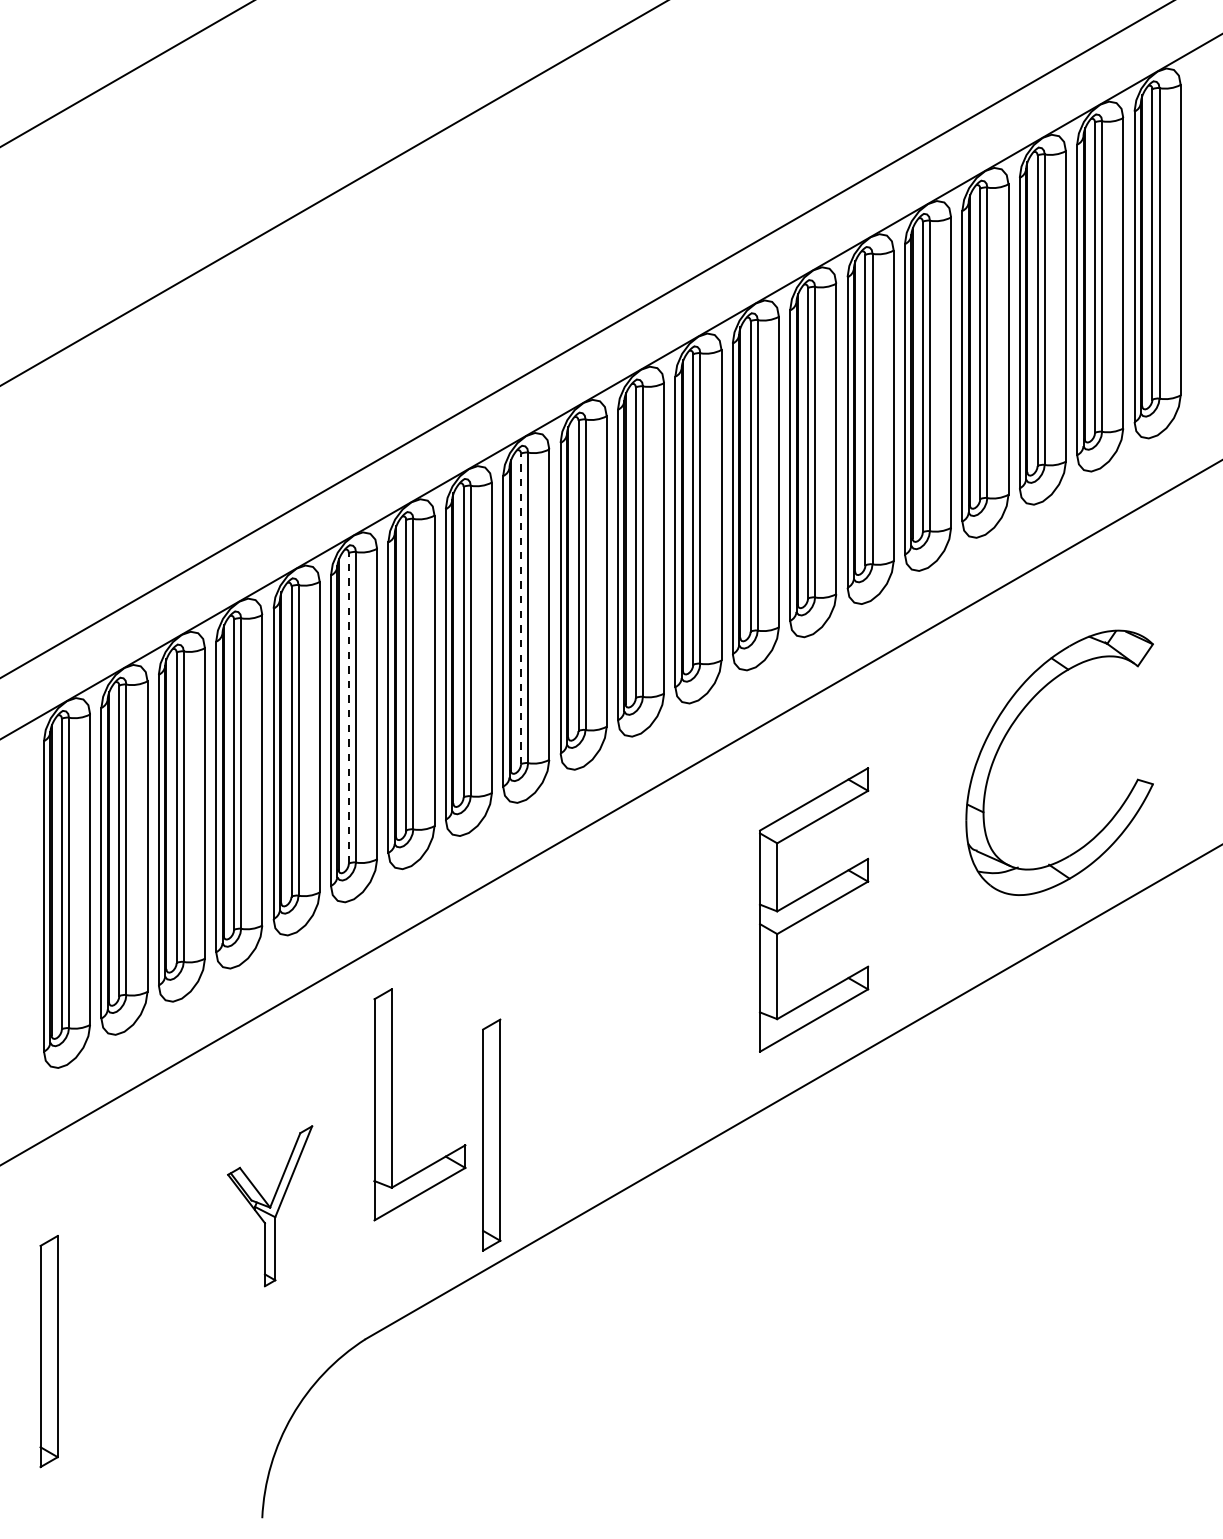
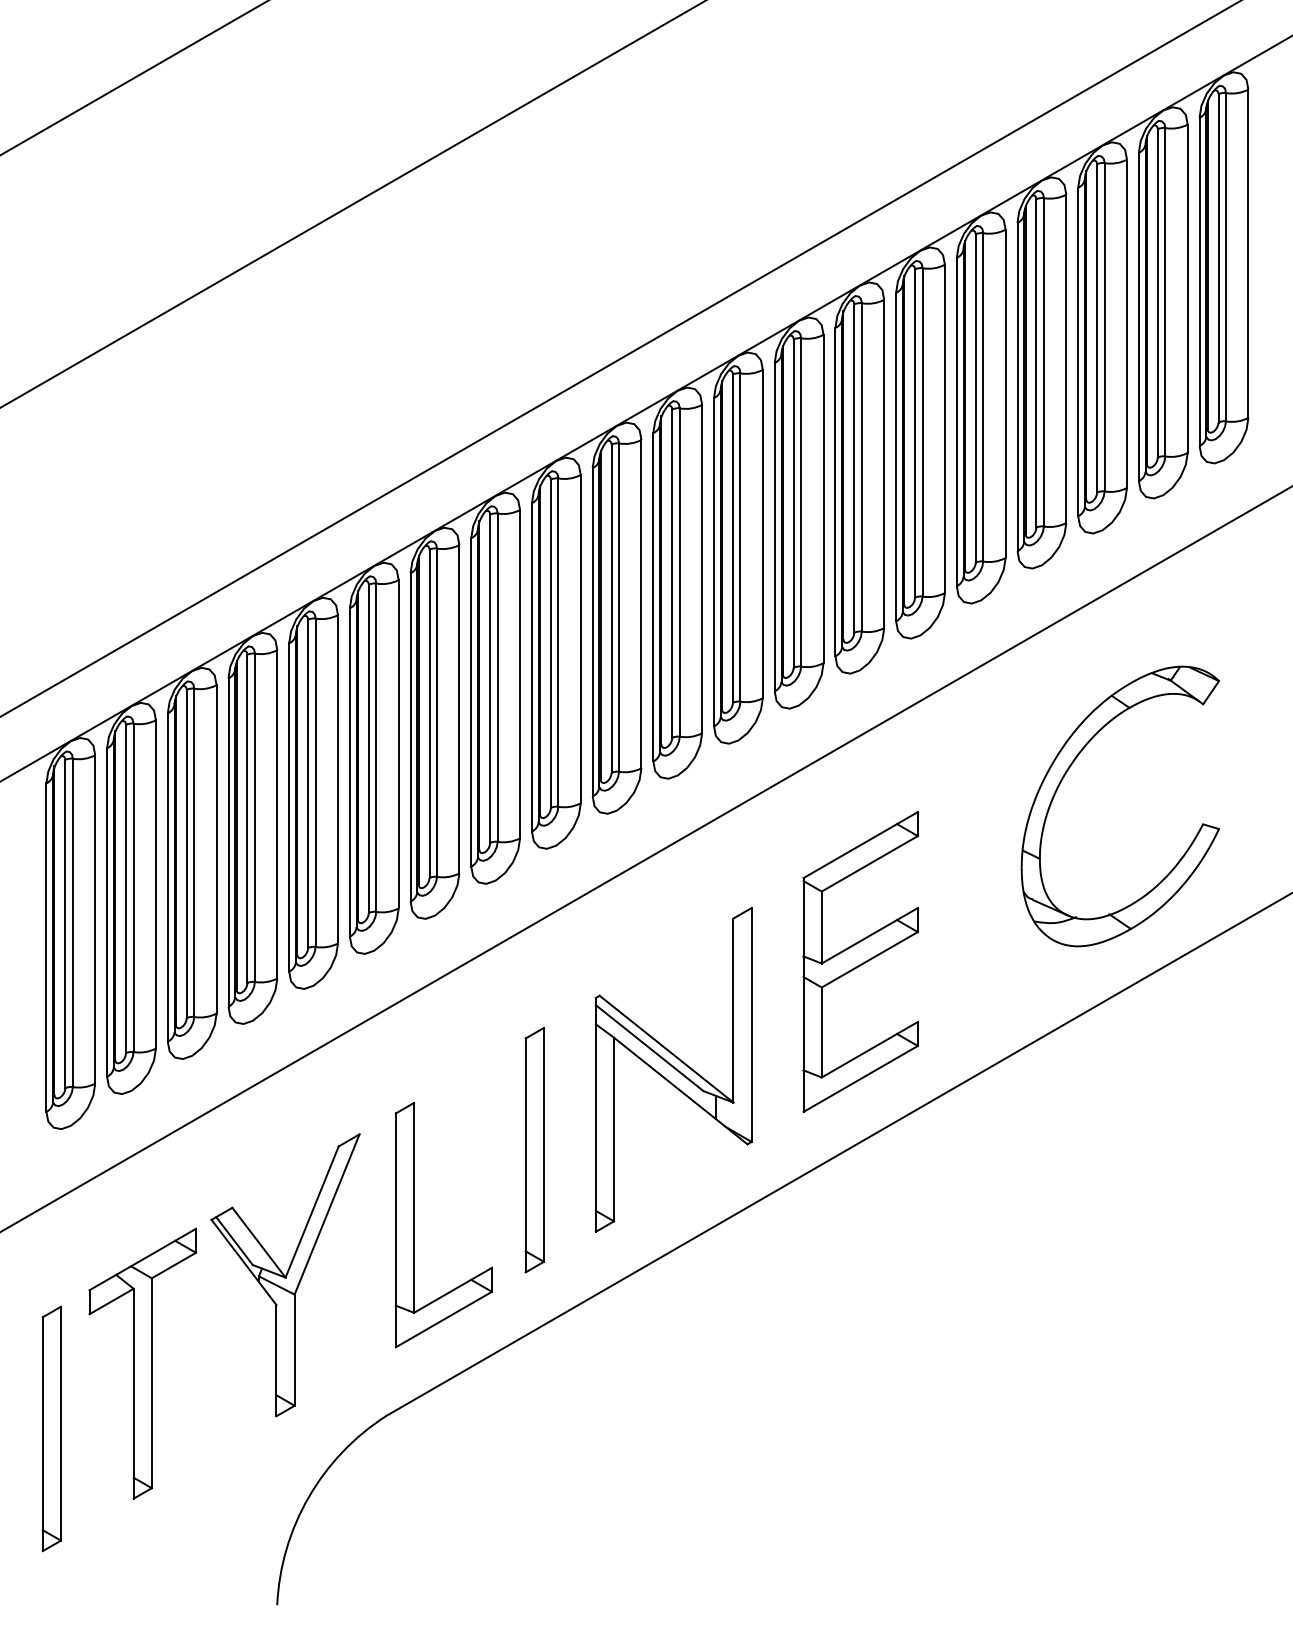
line: (520, 608) -> (550, 643), dashed -> solid
line: (348, 708) -> (368, 748), dashed -> solid
part: (637, 1011) -> (673, 1069), added
part: (392, 1104) -> (414, 1224), moved
part: (491, 1135) -> (534, 1150), moved
part: (270, 1206) -> (285, 1275), size x1.67
part: (134, 1289) -> (142, 1363), added

